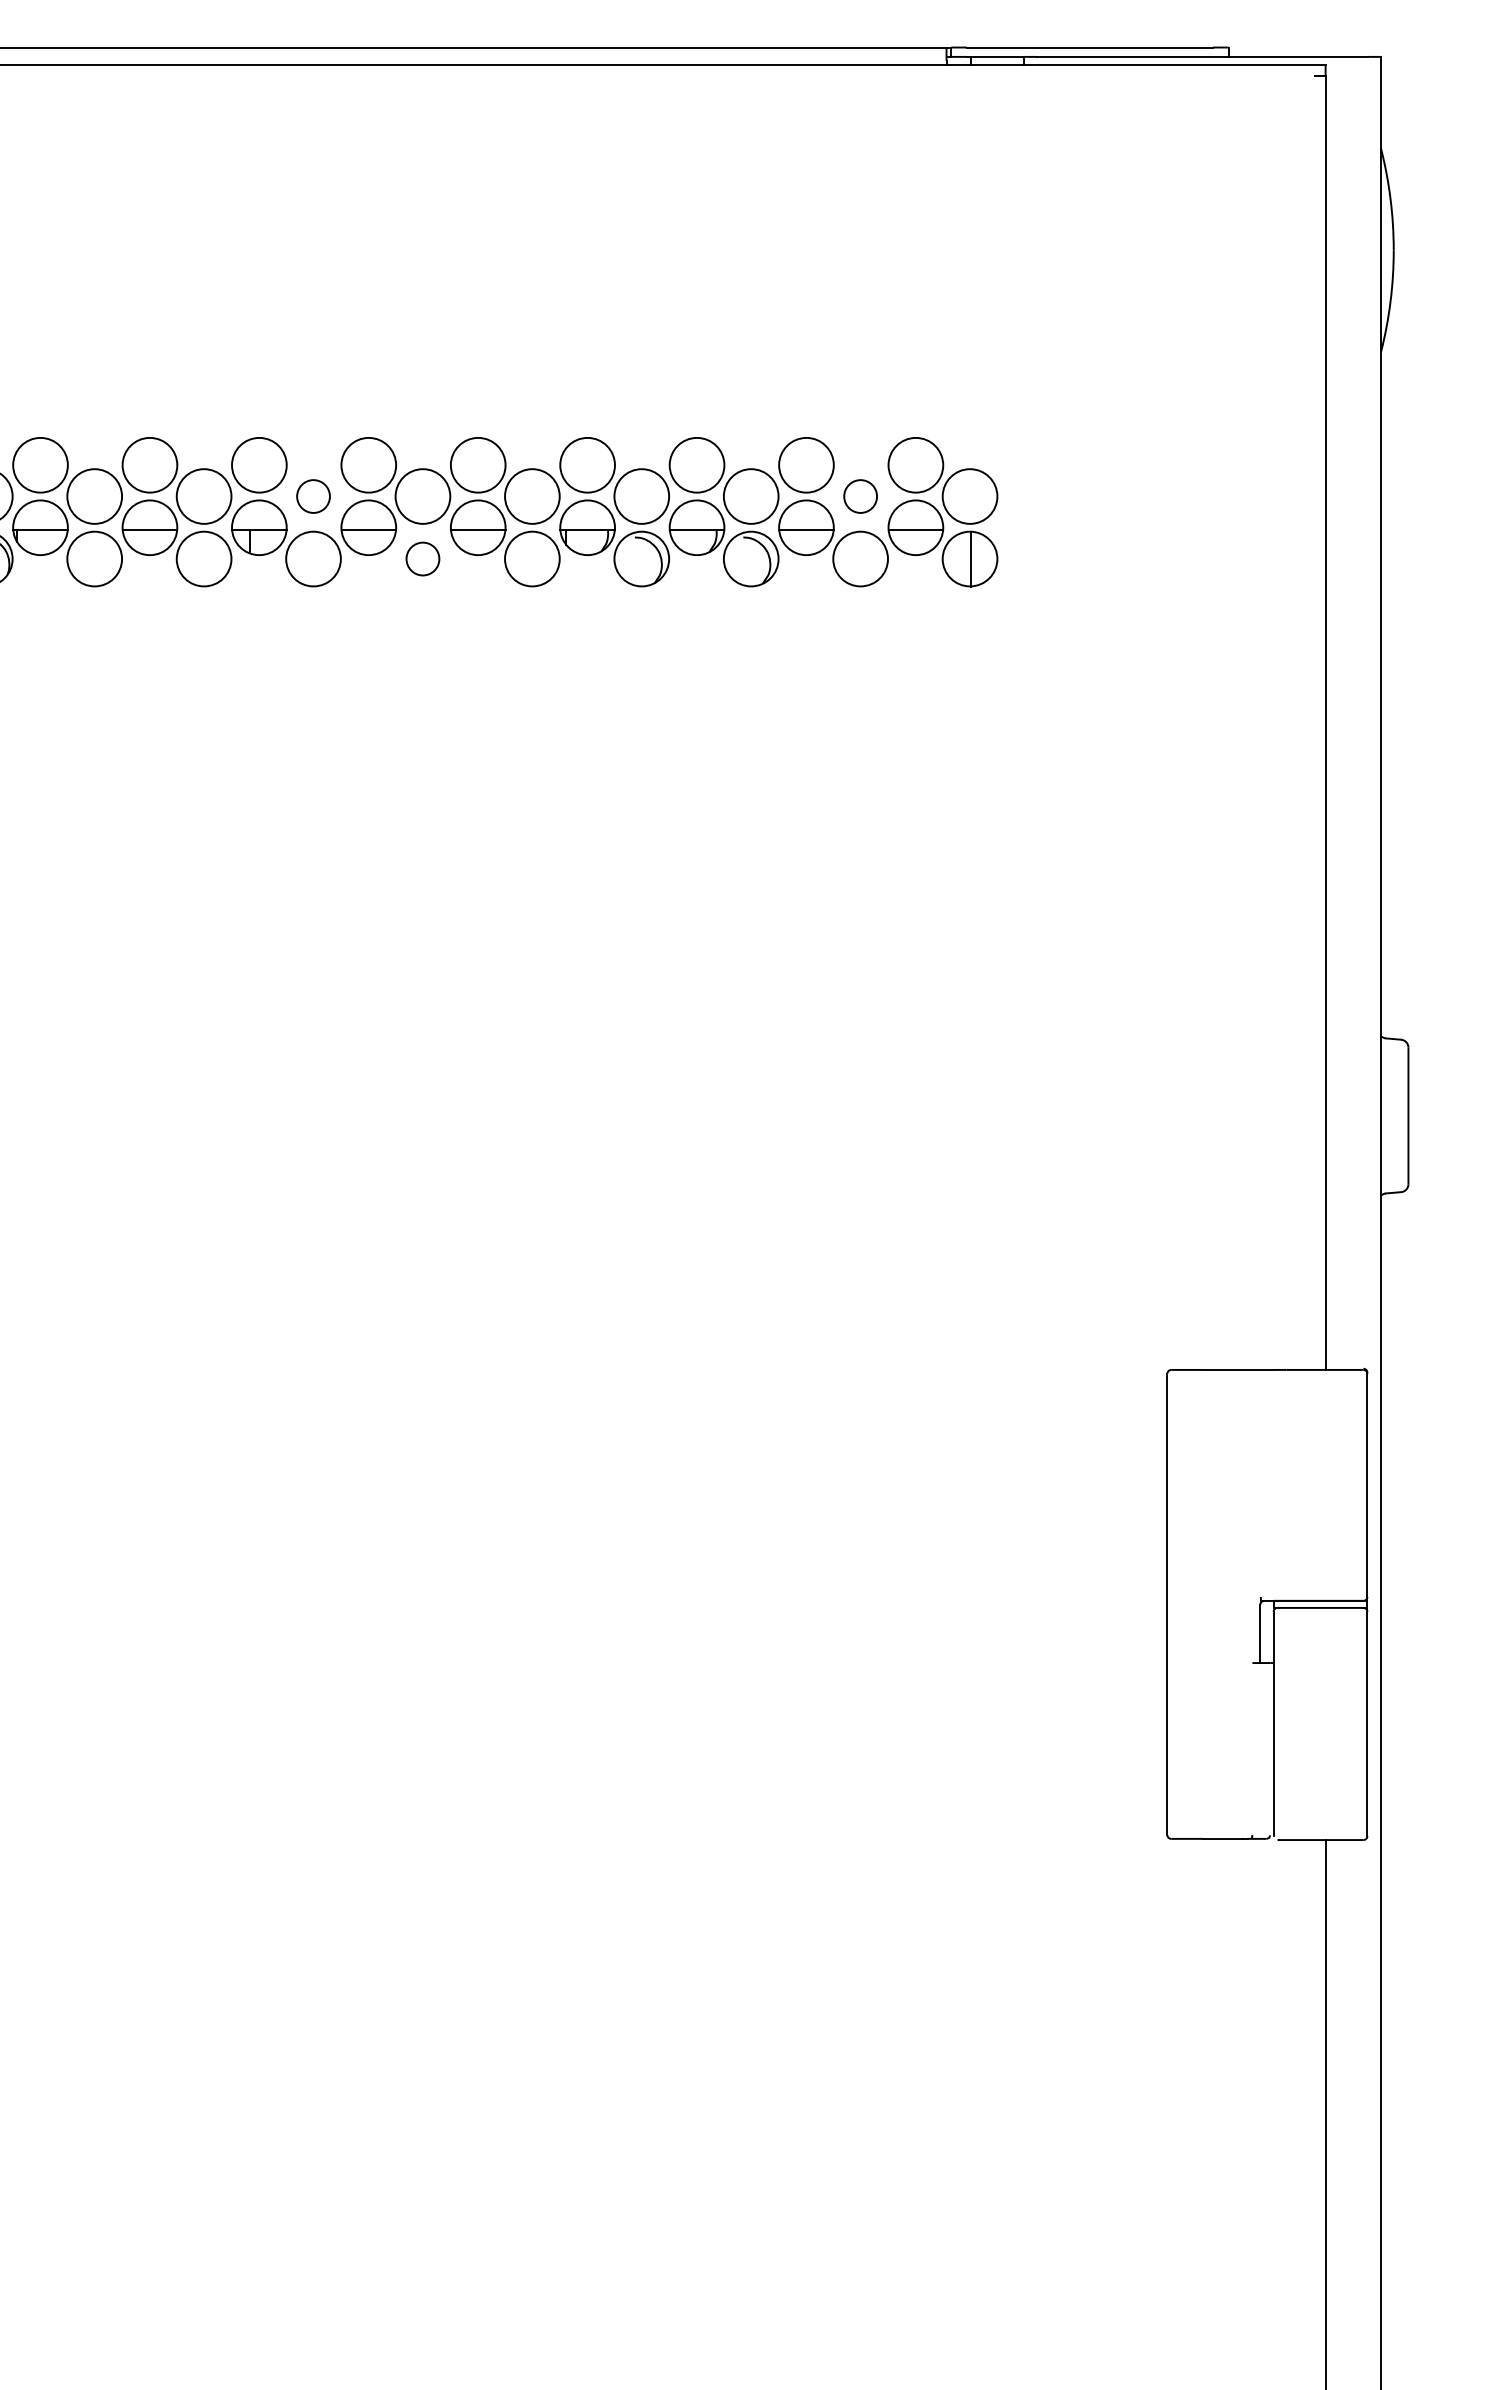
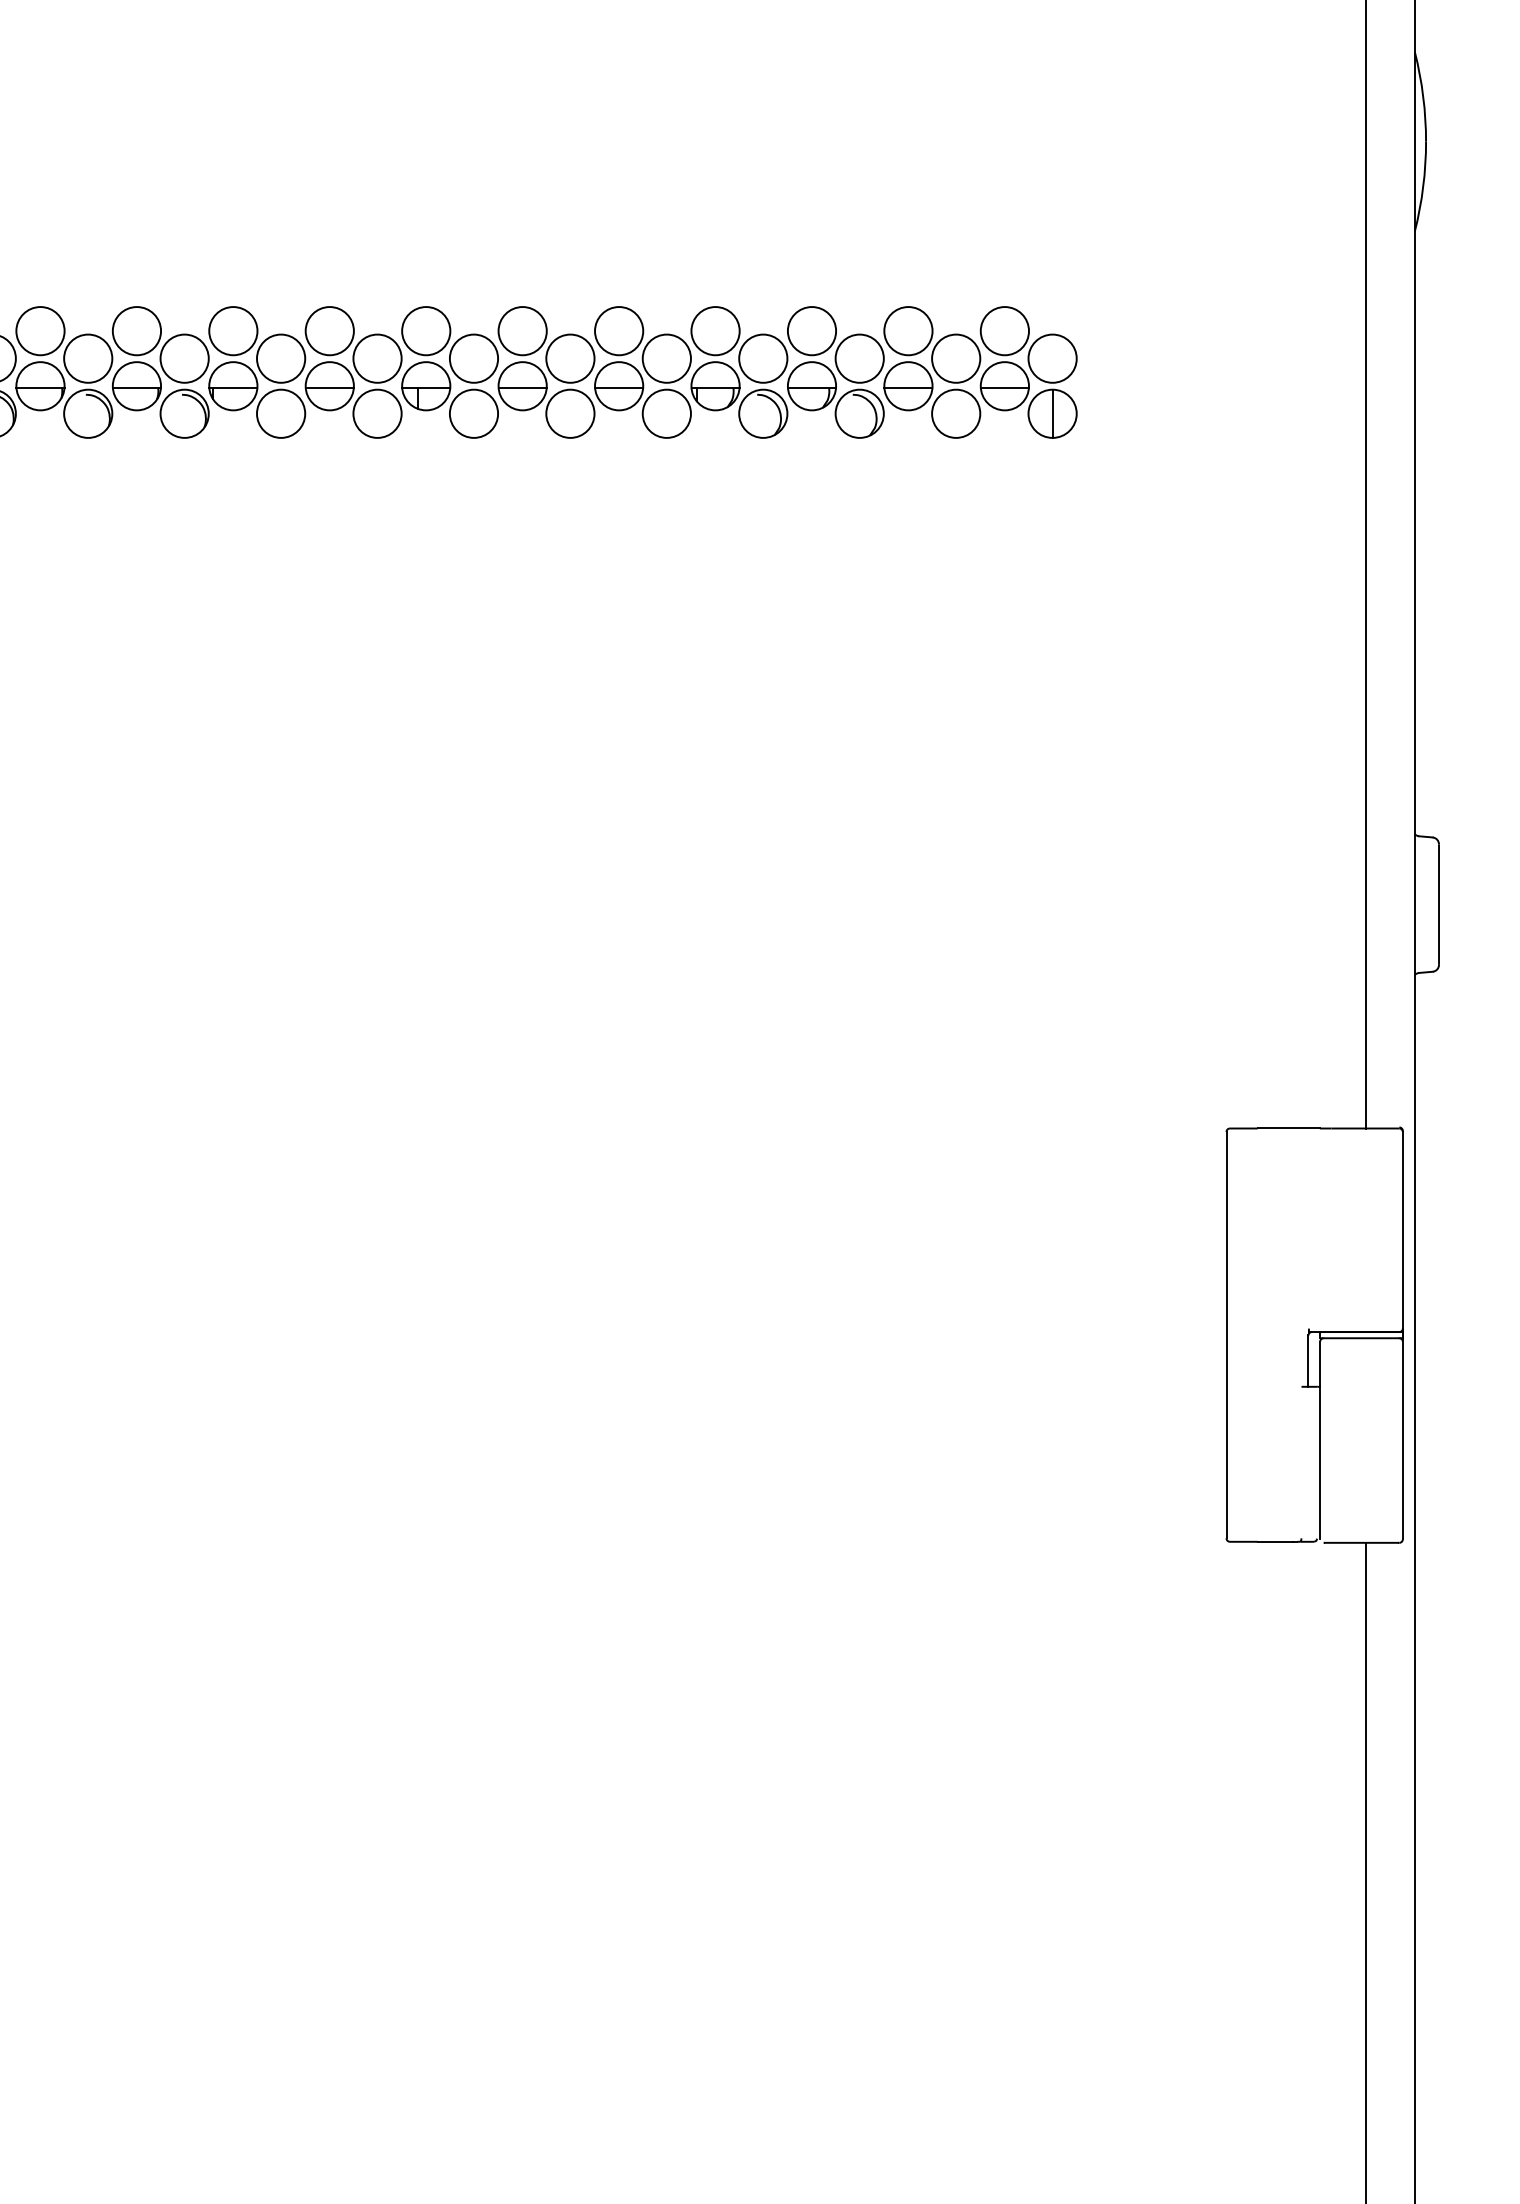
circle: (312, 496) -> (473, 358), size x1.67
circle: (860, 496) -> (956, 358), size x1.67
circle: (423, 558) -> (570, 413), size x1.67

